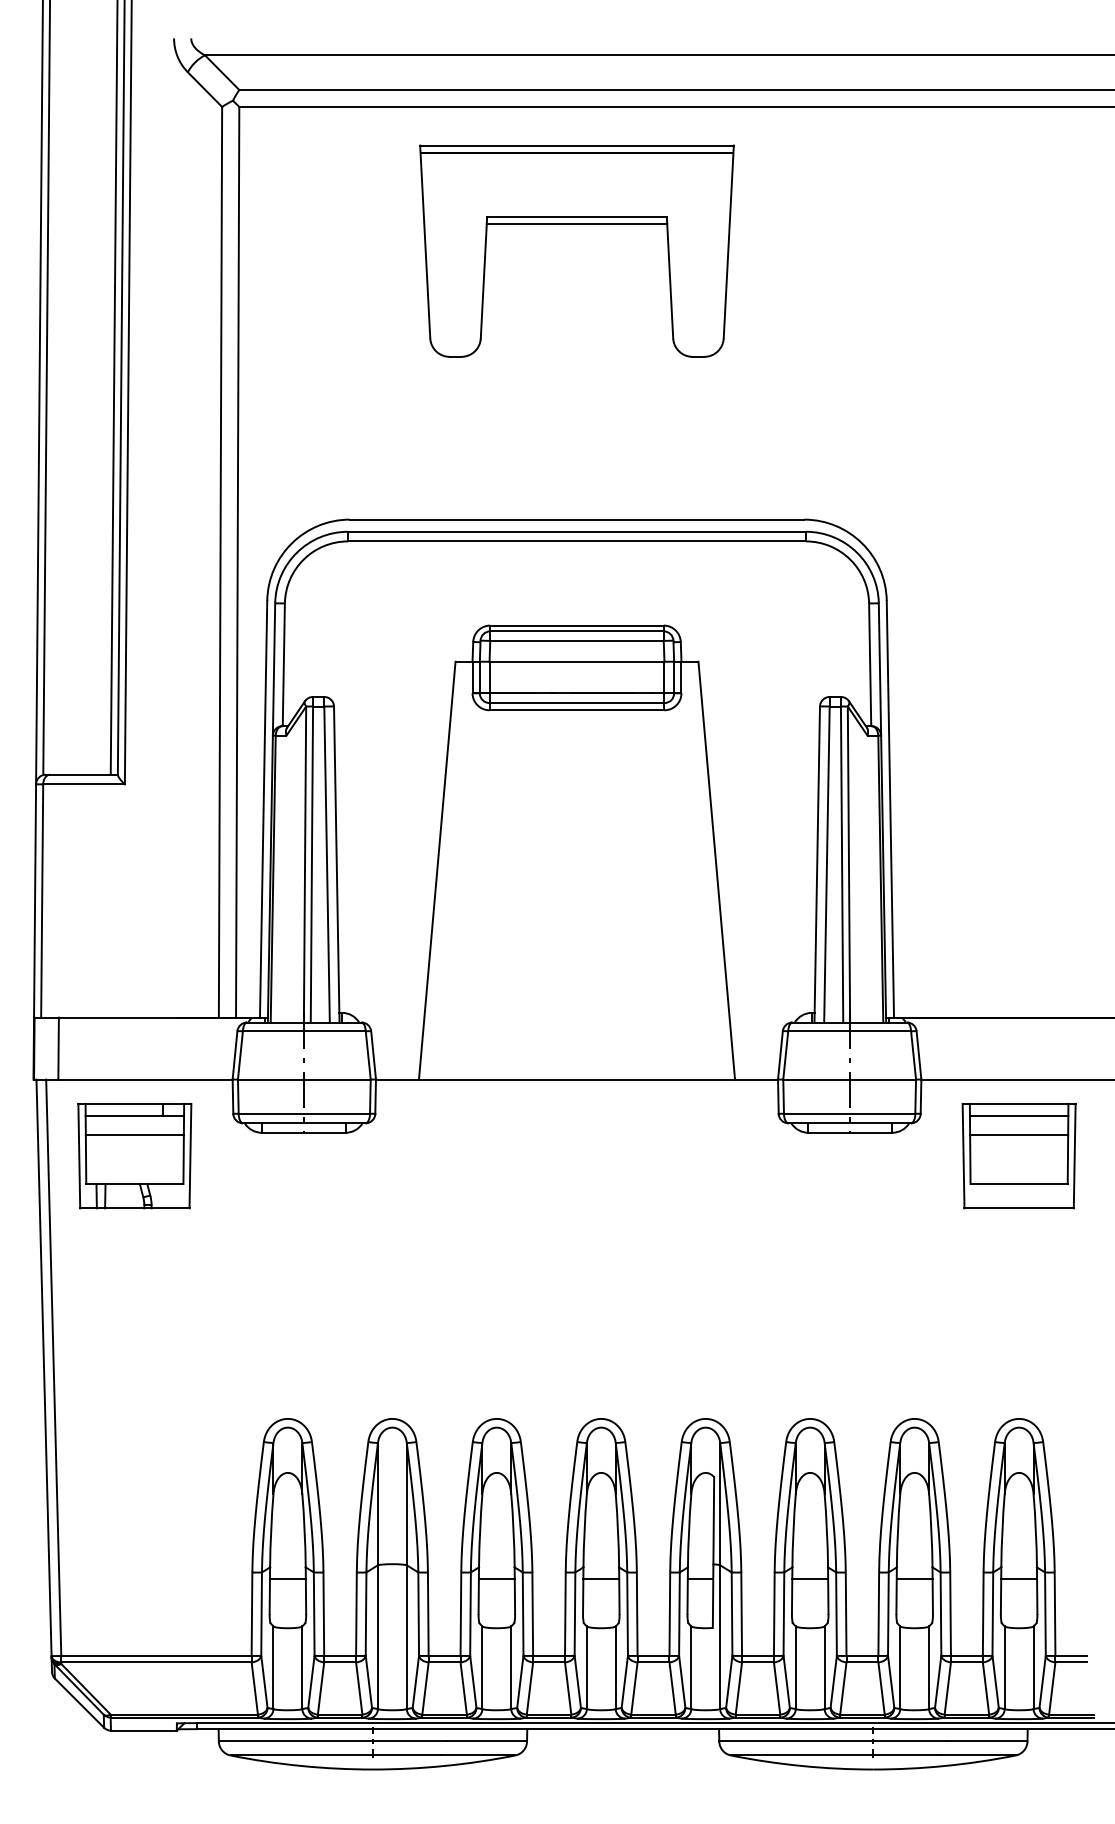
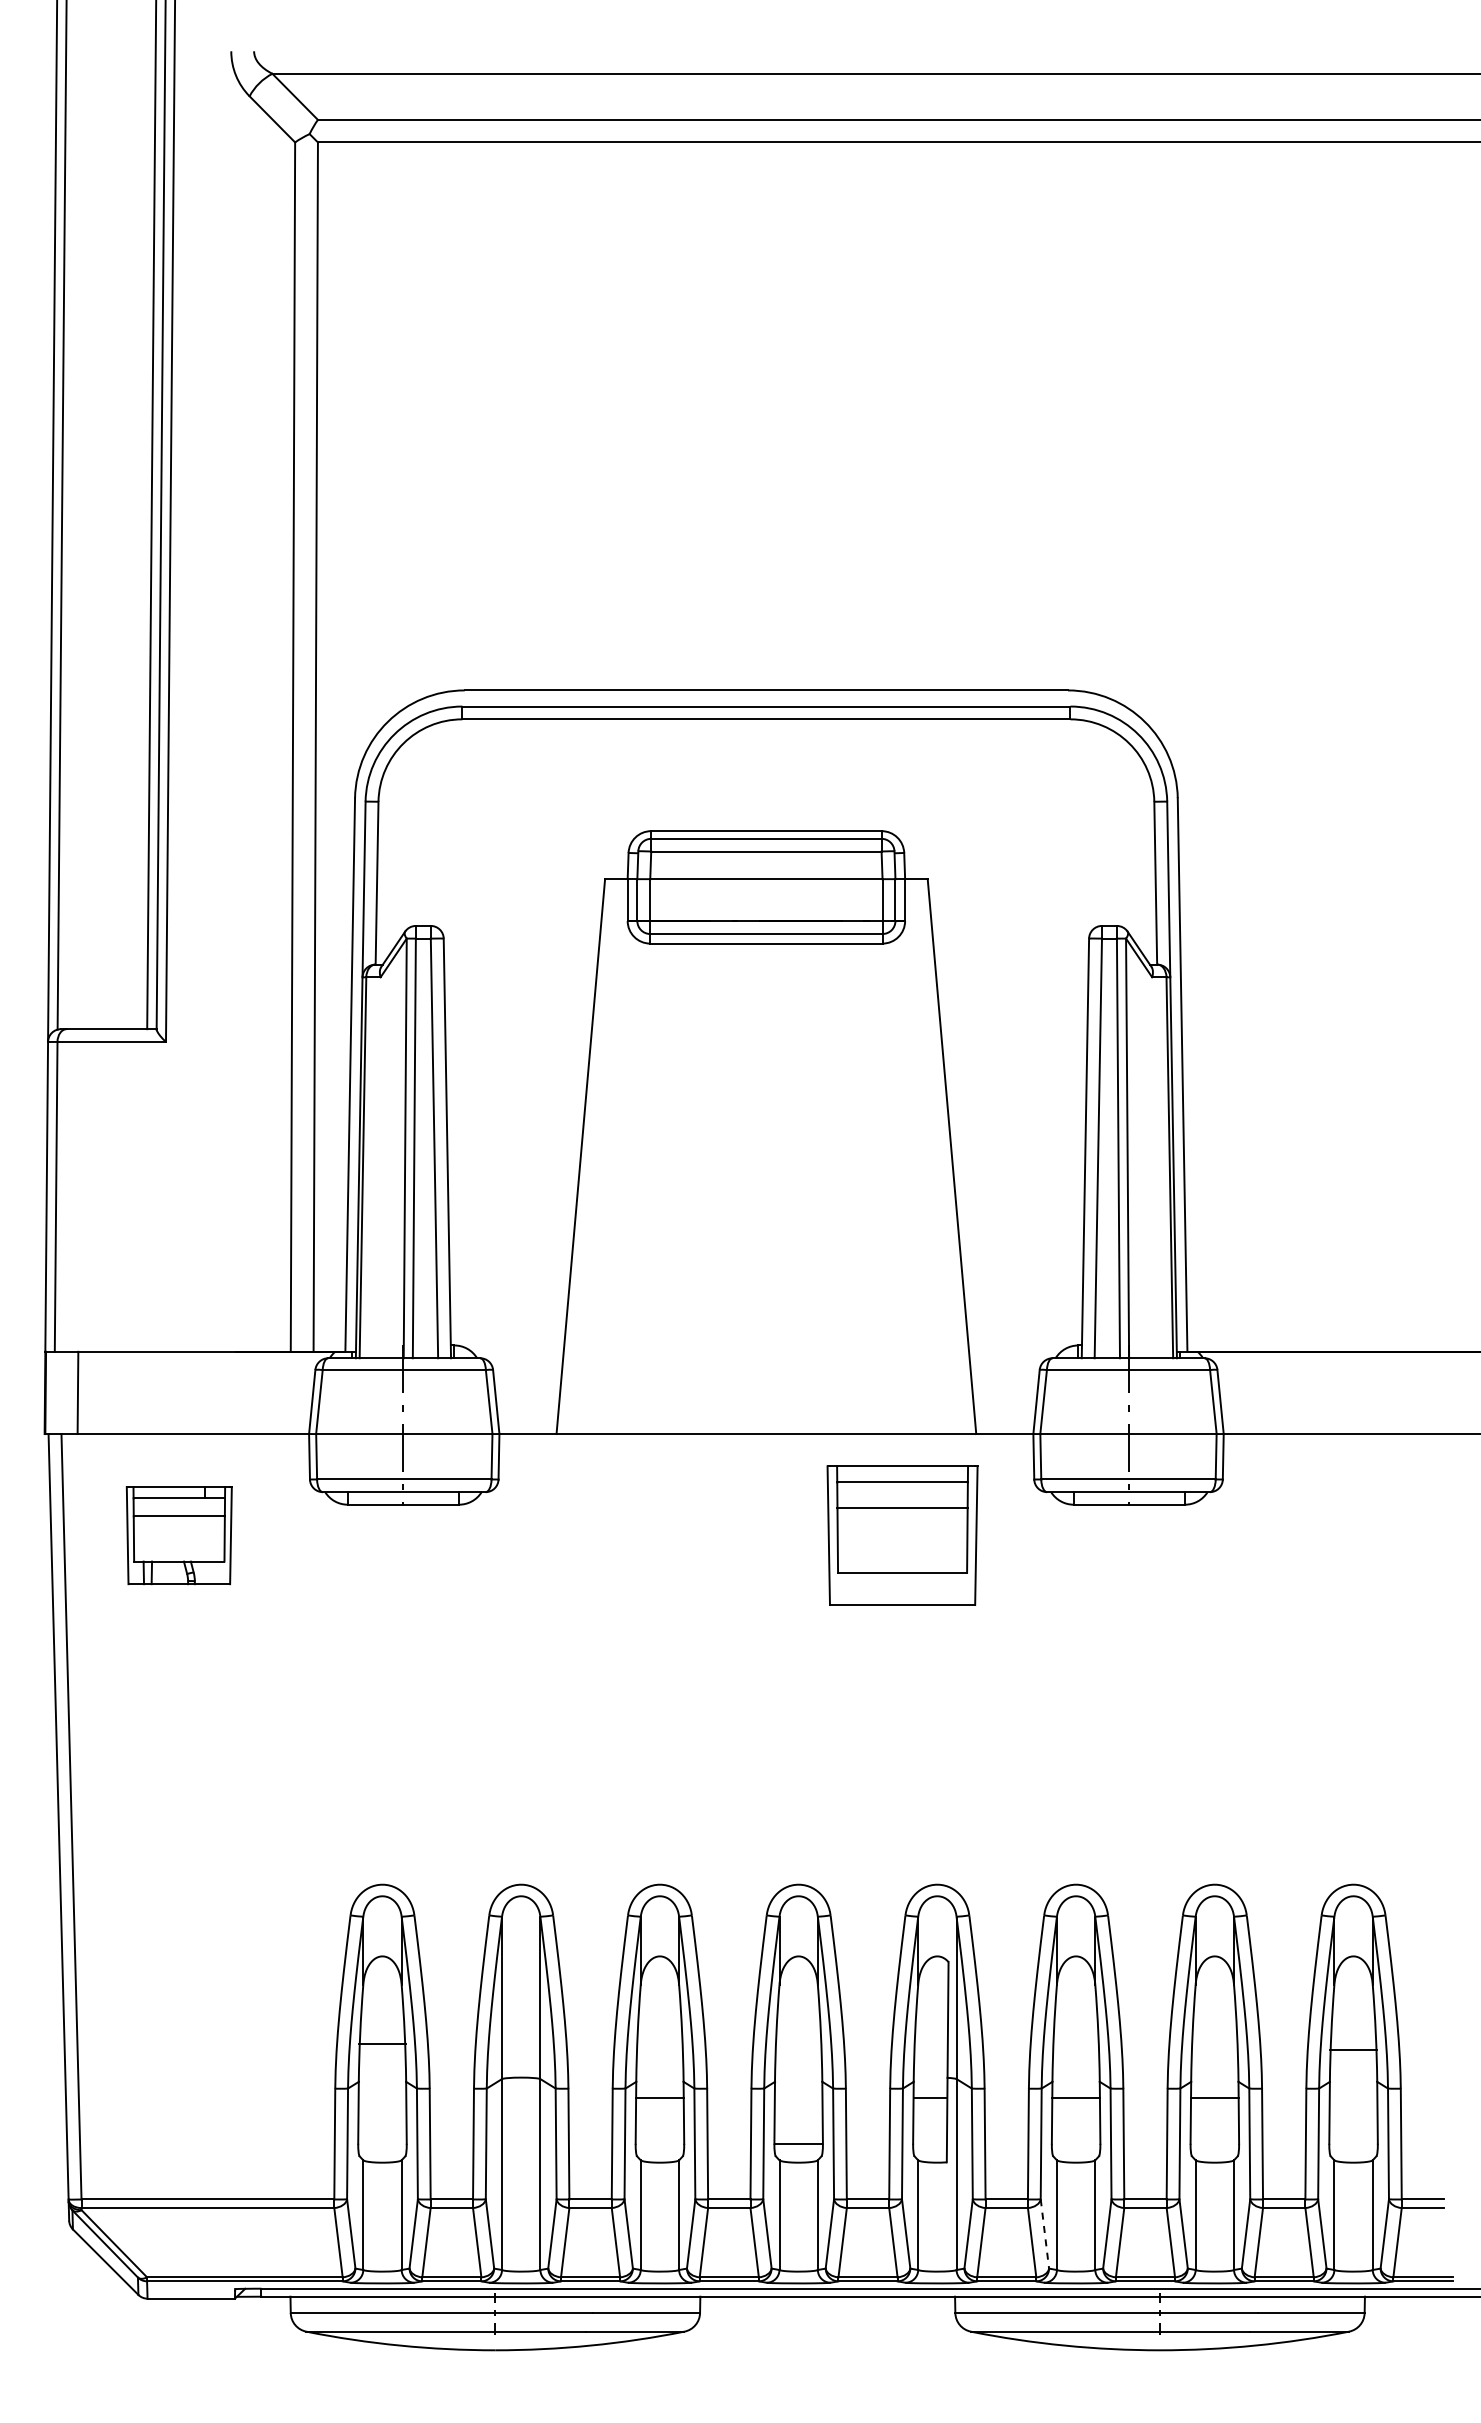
part: (577, 223) -> (766, 297), removed
part: (135, 1155) -> (179, 1535), size x0.7
part: (1019, 1155) -> (902, 1535), moved
line: (287, 1579) -> (382, 2043), moved
line: (601, 1579) -> (798, 2143), moved
line: (1019, 1579) -> (1353, 2049), moved
line: (786, 1681) -> (1044, 2233), solid -> dashed

